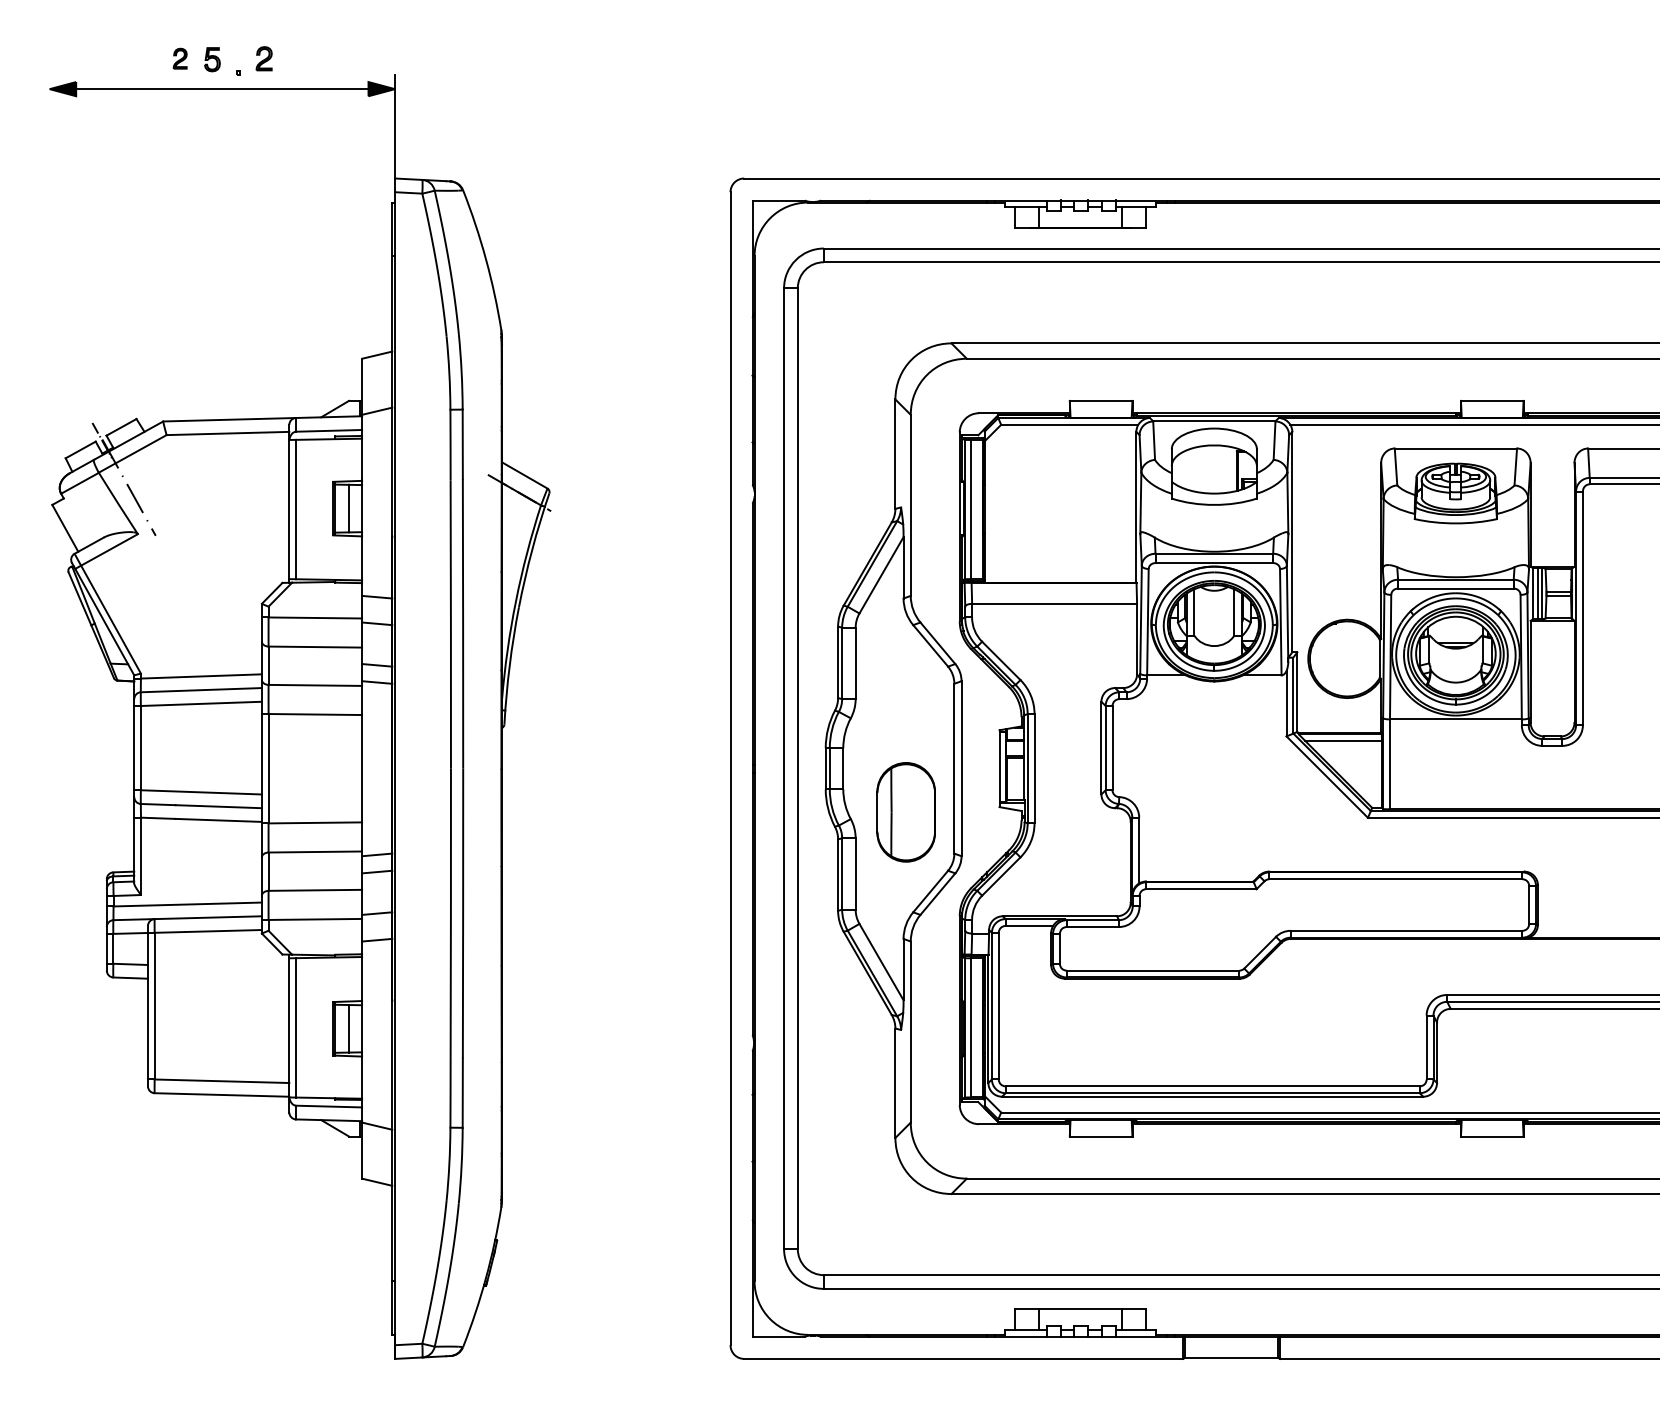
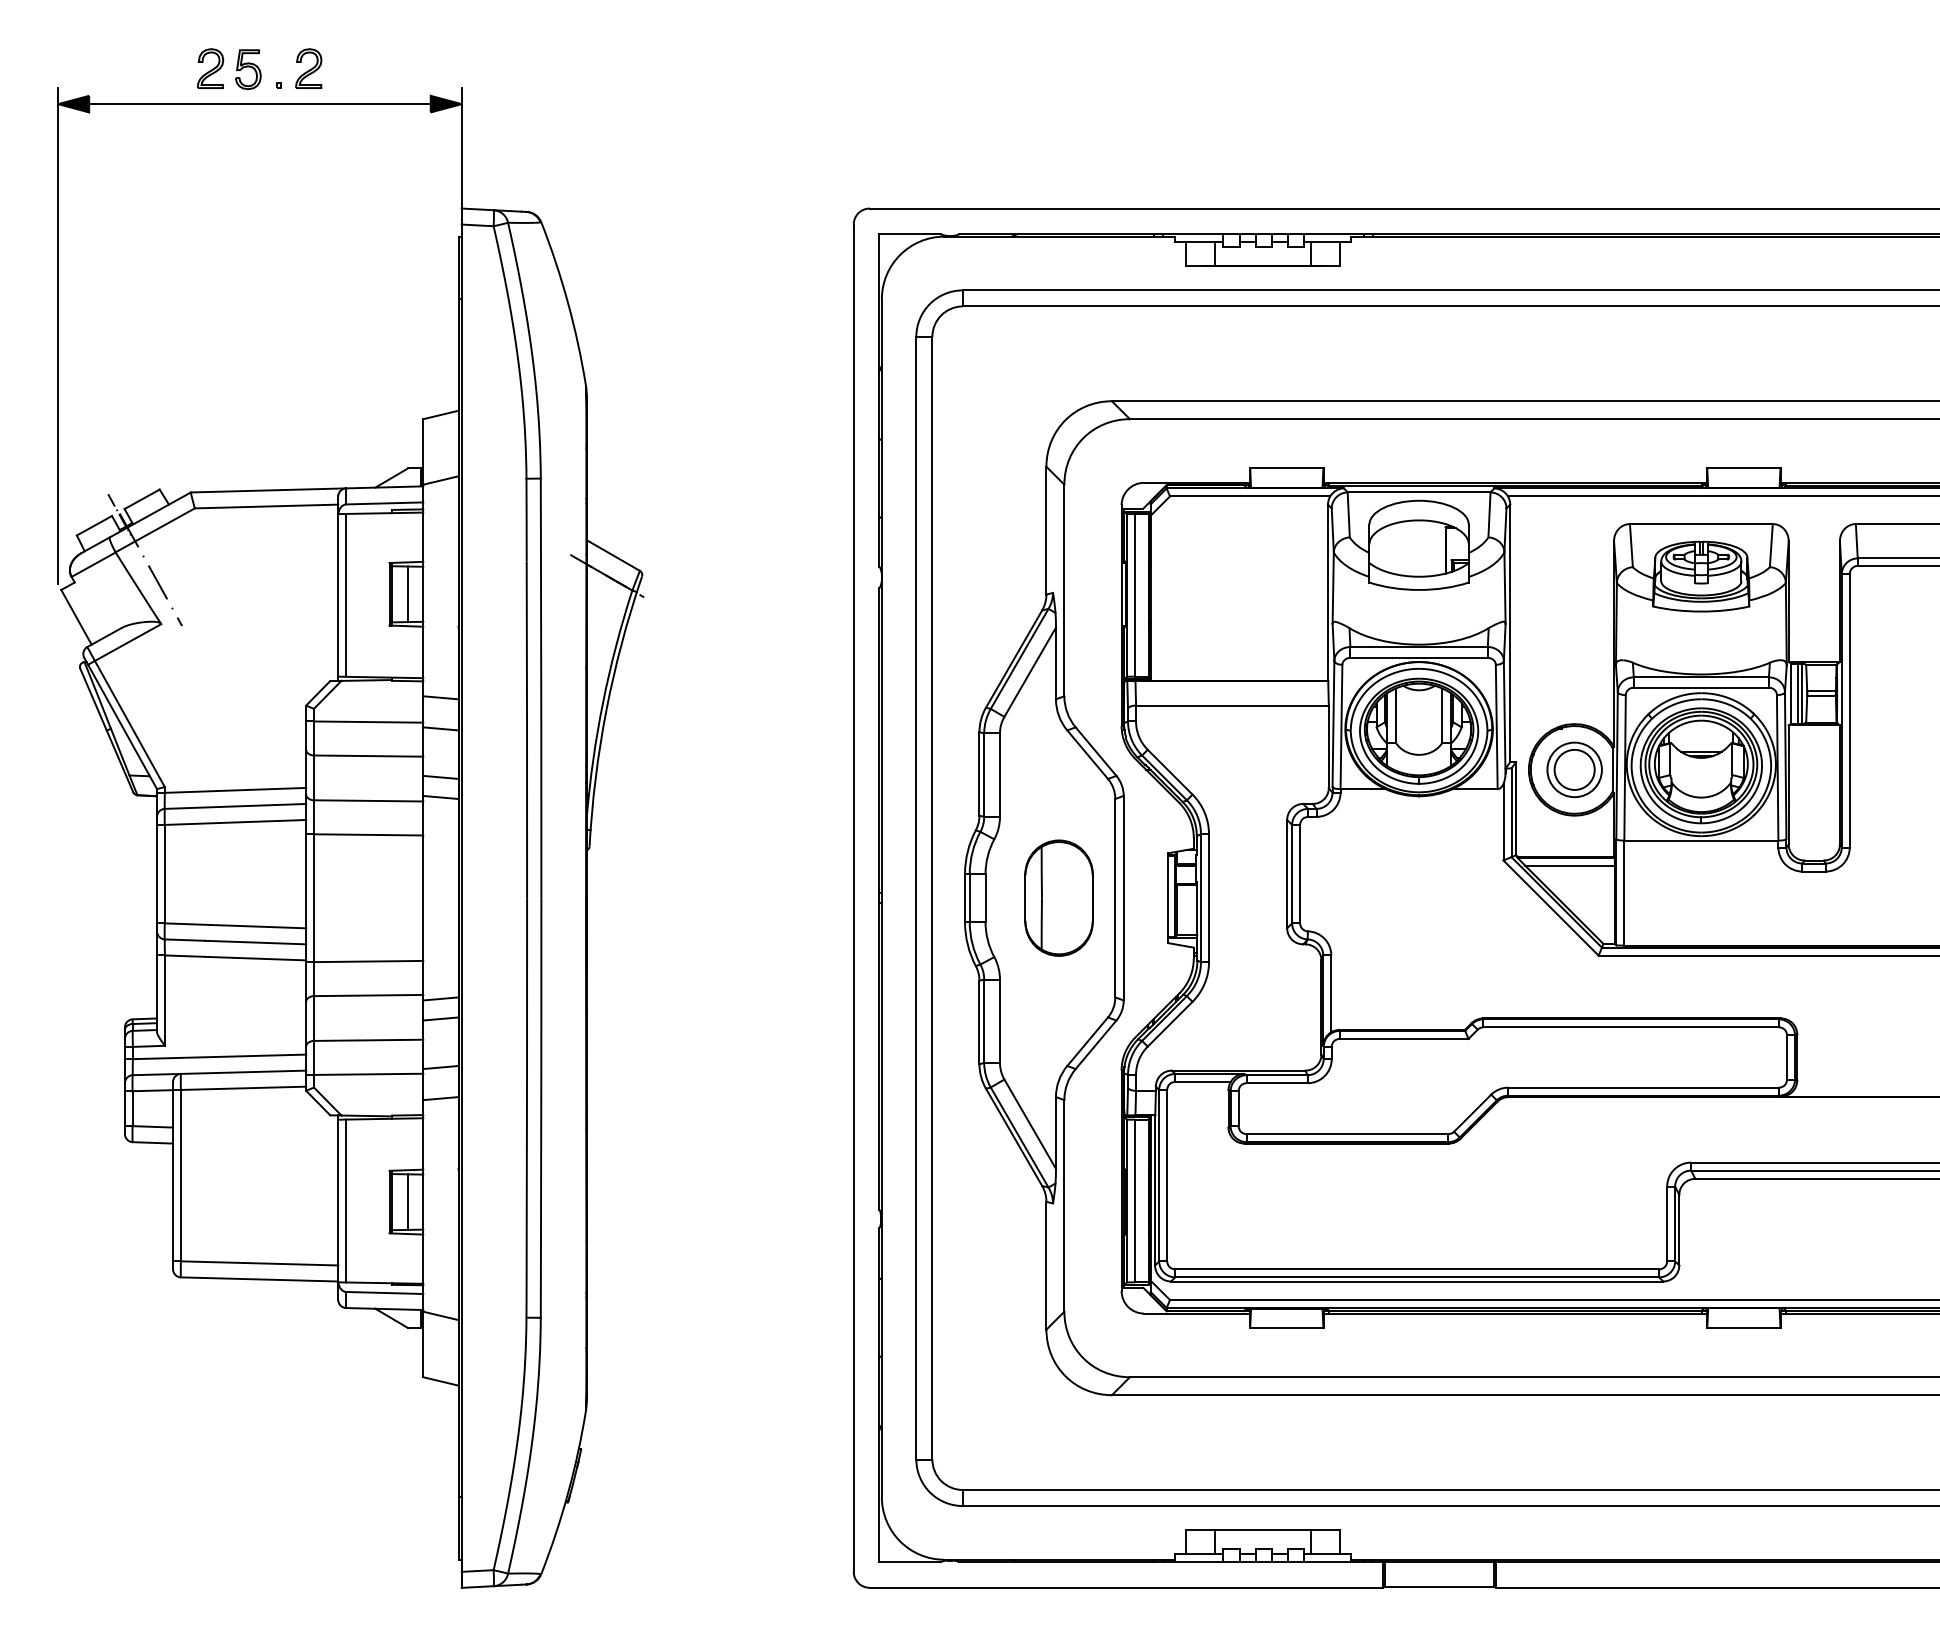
part: (180, 58) -> (210, 68), size x1.67
part: (263, 58) -> (308, 68), size x1.43
part: (212, 59) -> (248, 69), size x1.43
line: (49, 288) -> (58, 336), added
part: (1347, 658) -> (1574, 769), added
part: (905, 811) -> (1058, 897), moved

